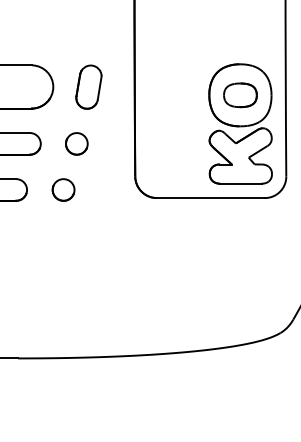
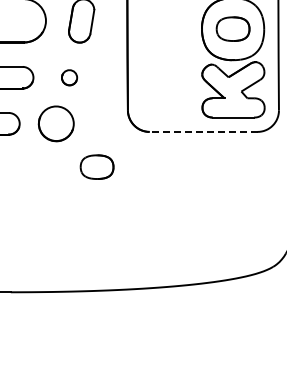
part: (76, 143) -> (69, 77), size x0.7
part: (63, 189) -> (56, 123), size x1.6
line: (210, 198) -> (203, 132), solid -> dashed
part: (104, 233) -> (97, 167), added

